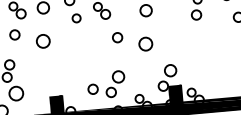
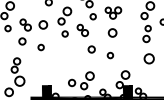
circle: (42, 41) -> (40, 47), size x0.62
circle: (145, 43) -> (110, 55), size x0.62
circle: (202, 43) -> (148, 58), added

